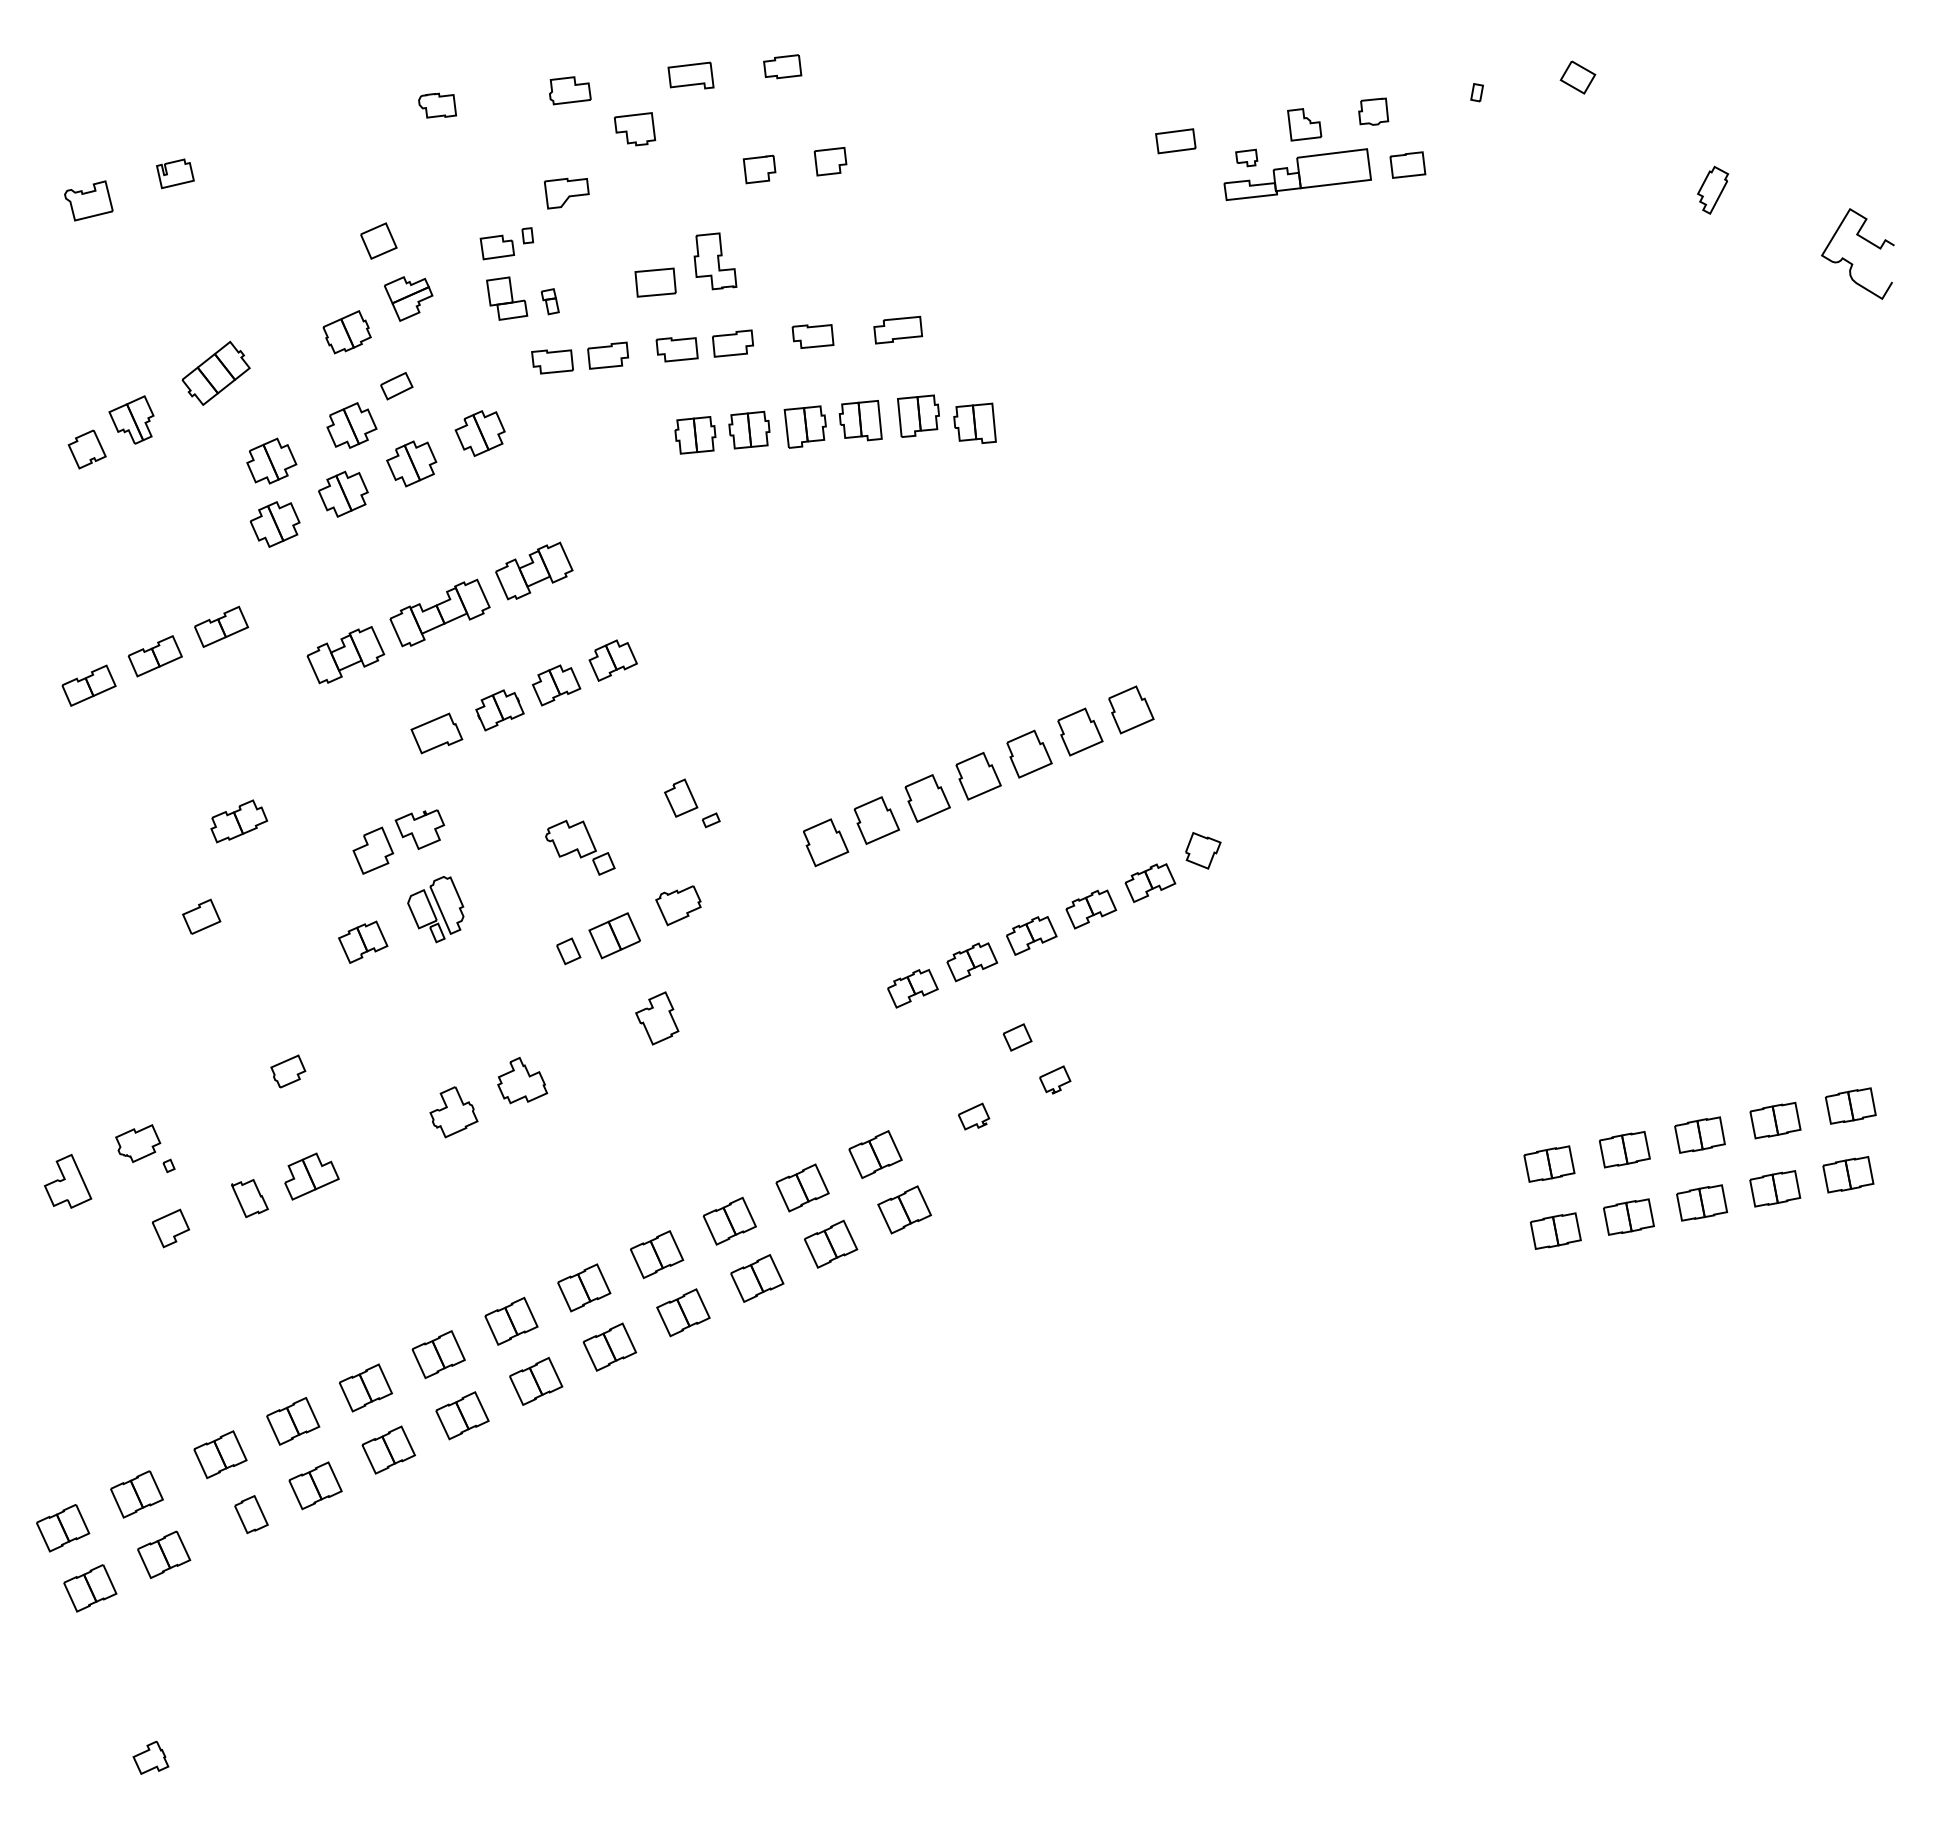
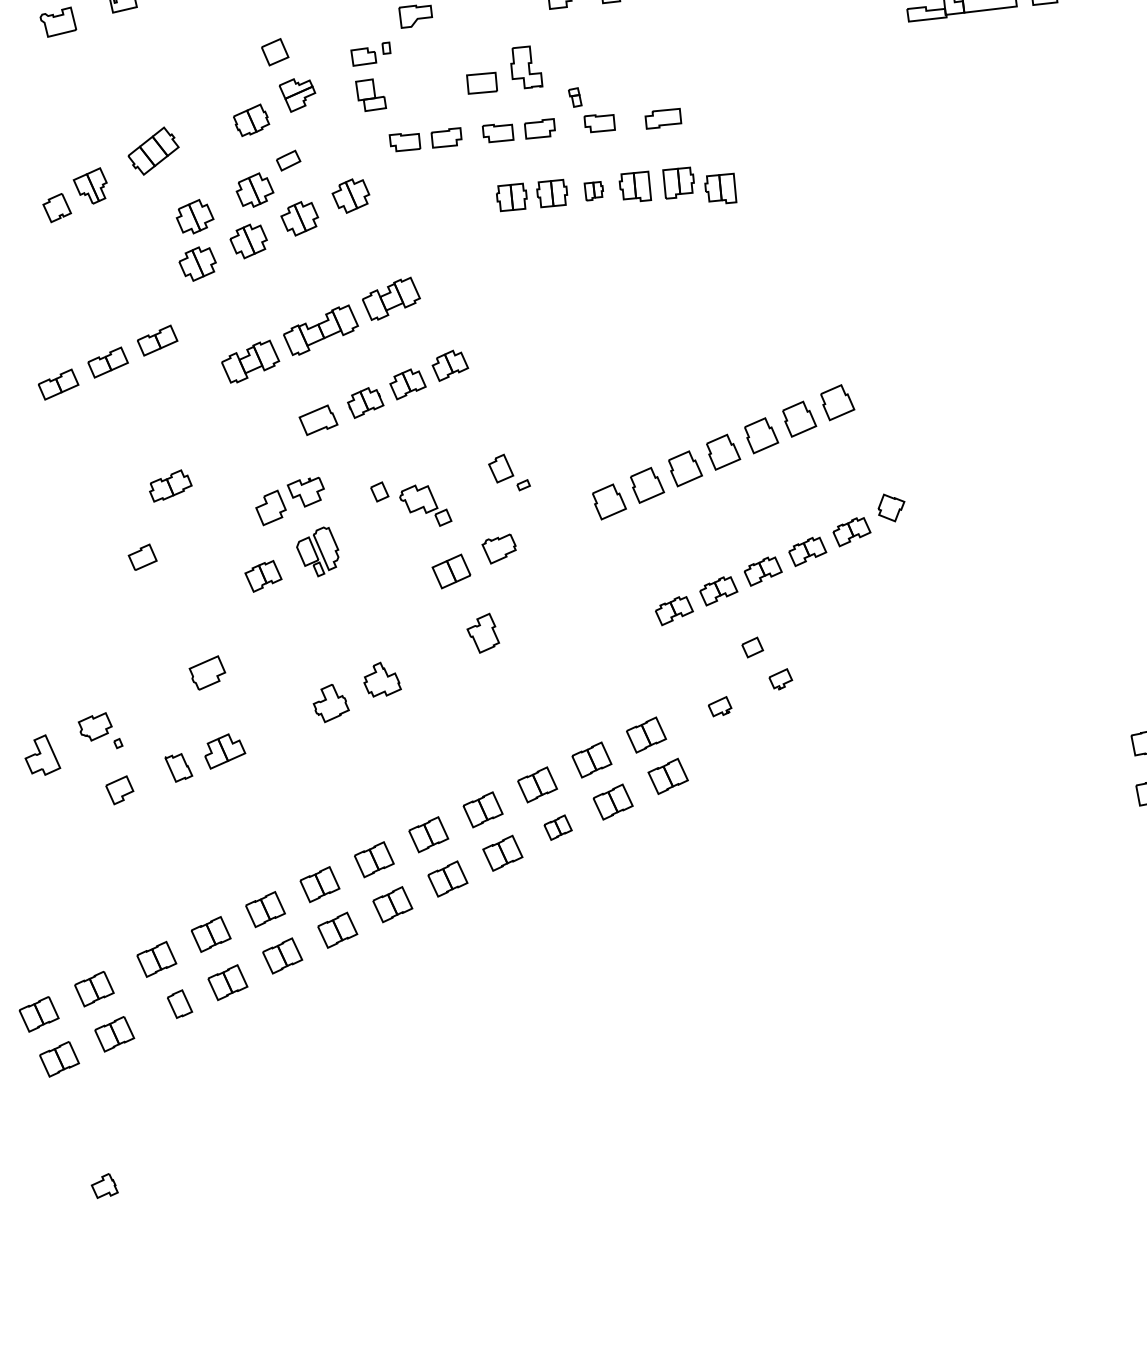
part: (549, 301) -> (574, 97), moved
part: (804, 426) -> (593, 190), size x0.6
part: (568, 951) -> (379, 492), moved
part: (288, 1071) -> (207, 672), size x1.4
part: (757, 1278) -> (558, 827), size x0.7

